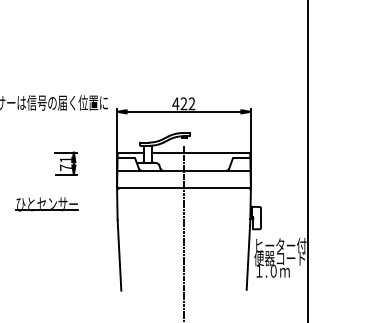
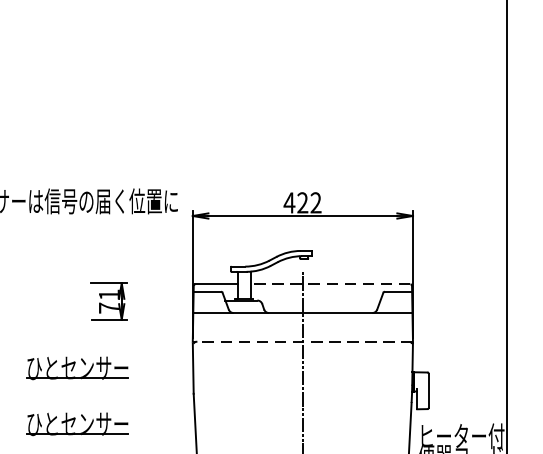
line: (200, 153) -> (330, 284), solid -> dashed
line: (183, 188) -> (302, 342), solid -> dashed
part: (46, 238) -> (76, 424), added

